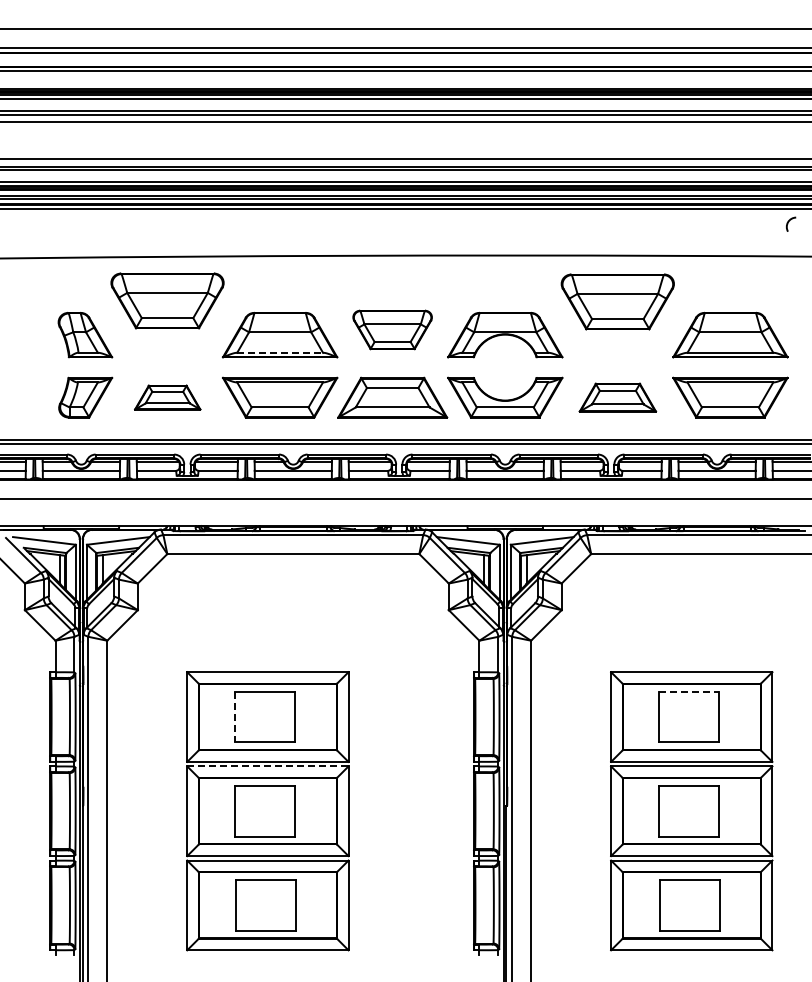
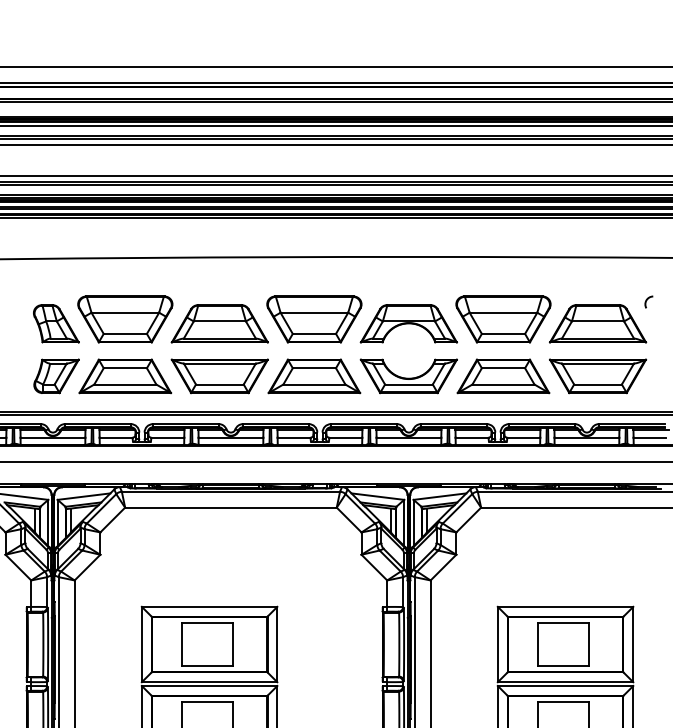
arc: (789, 222) -> (647, 300), moved
part: (167, 300) -> (125, 319), moved
part: (617, 301) -> (503, 319), moved
part: (392, 329) -> (314, 319), size x1.43
line: (280, 352) -> (220, 338), dashed -> solid
part: (167, 397) -> (125, 376), size x1.67
part: (617, 397) -> (503, 376), size x1.43
line: (689, 691) -> (563, 623), dashed -> solid
line: (234, 717) -> (181, 644), dashed -> solid
line: (267, 766) -> (209, 686), dashed -> solid

